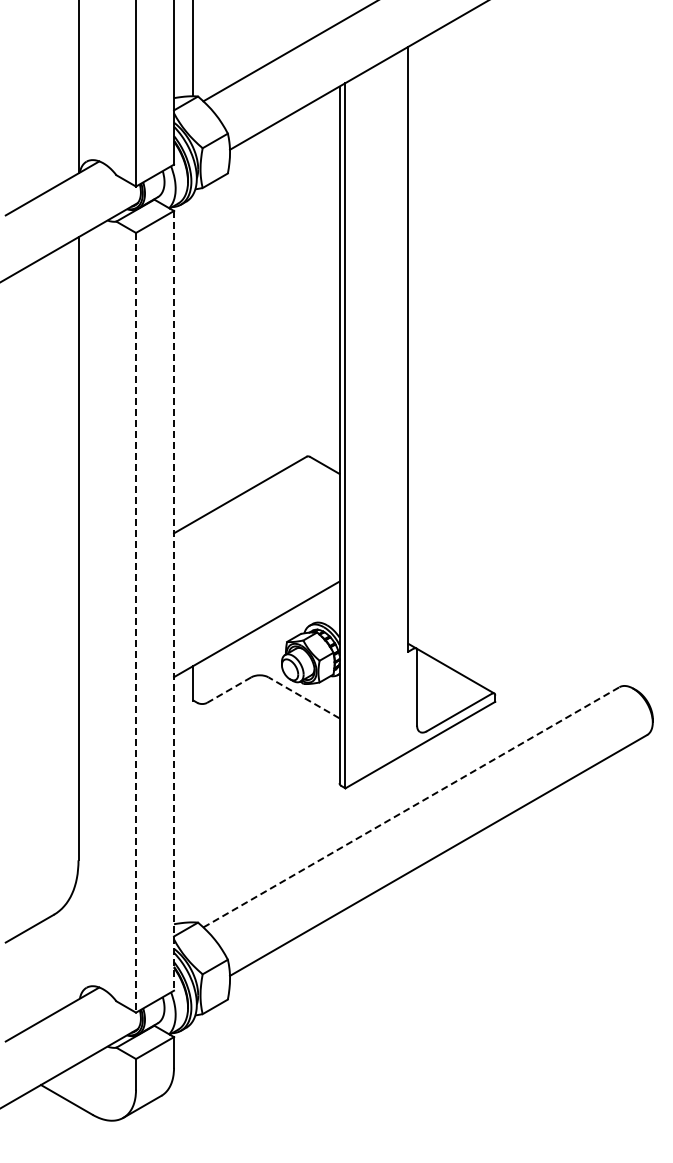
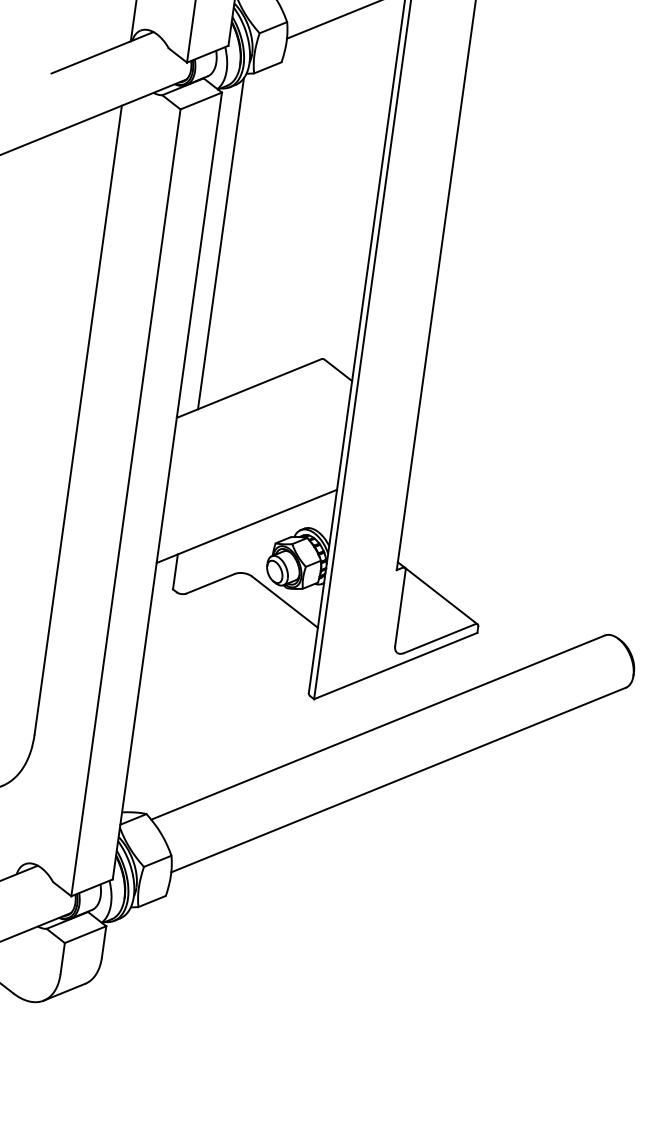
line: (193, 357) -> (221, 243), added
line: (174, 600) -> (167, 485), dashed -> solid
line: (136, 622) -> (126, 502), dashed -> solid
line: (228, 690) -> (209, 584), dashed -> solid
line: (304, 697) -> (285, 601), dashed -> solid
line: (411, 807) -> (378, 727), dashed -> solid

